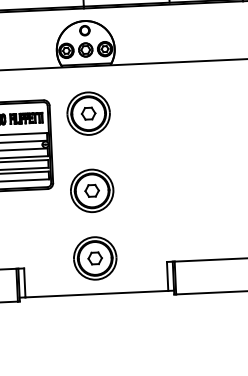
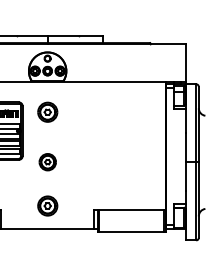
part: (88, 112) -> (47, 111), size x0.7
part: (91, 189) -> (47, 161), size x0.6
part: (94, 257) -> (47, 205), size x0.7

